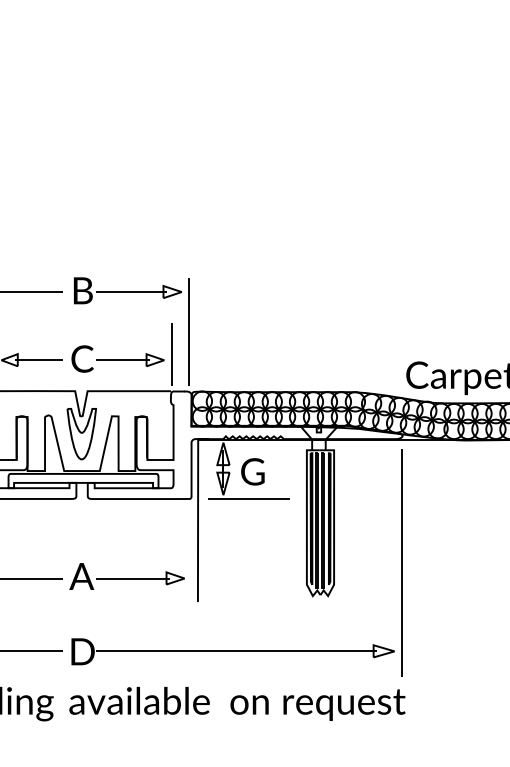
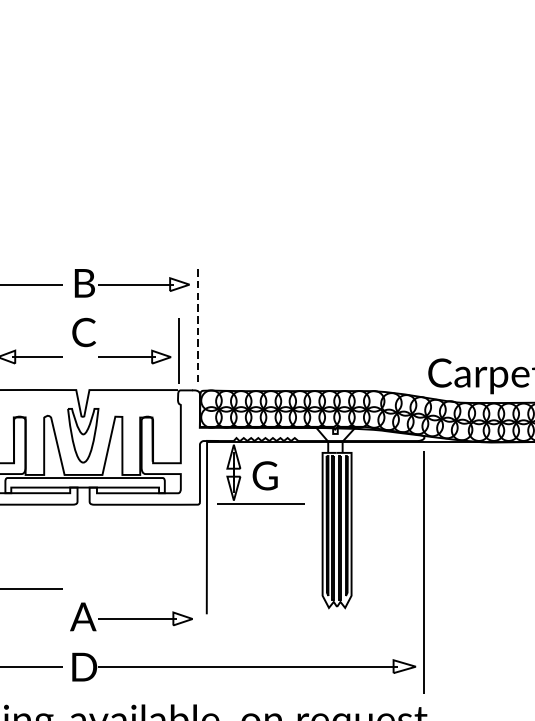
line: (189, 332) -> (197, 327), solid -> dashed
text: (82, 358) -> (84, 331), moved
part: (126, 576) -> (130, 616), moved

